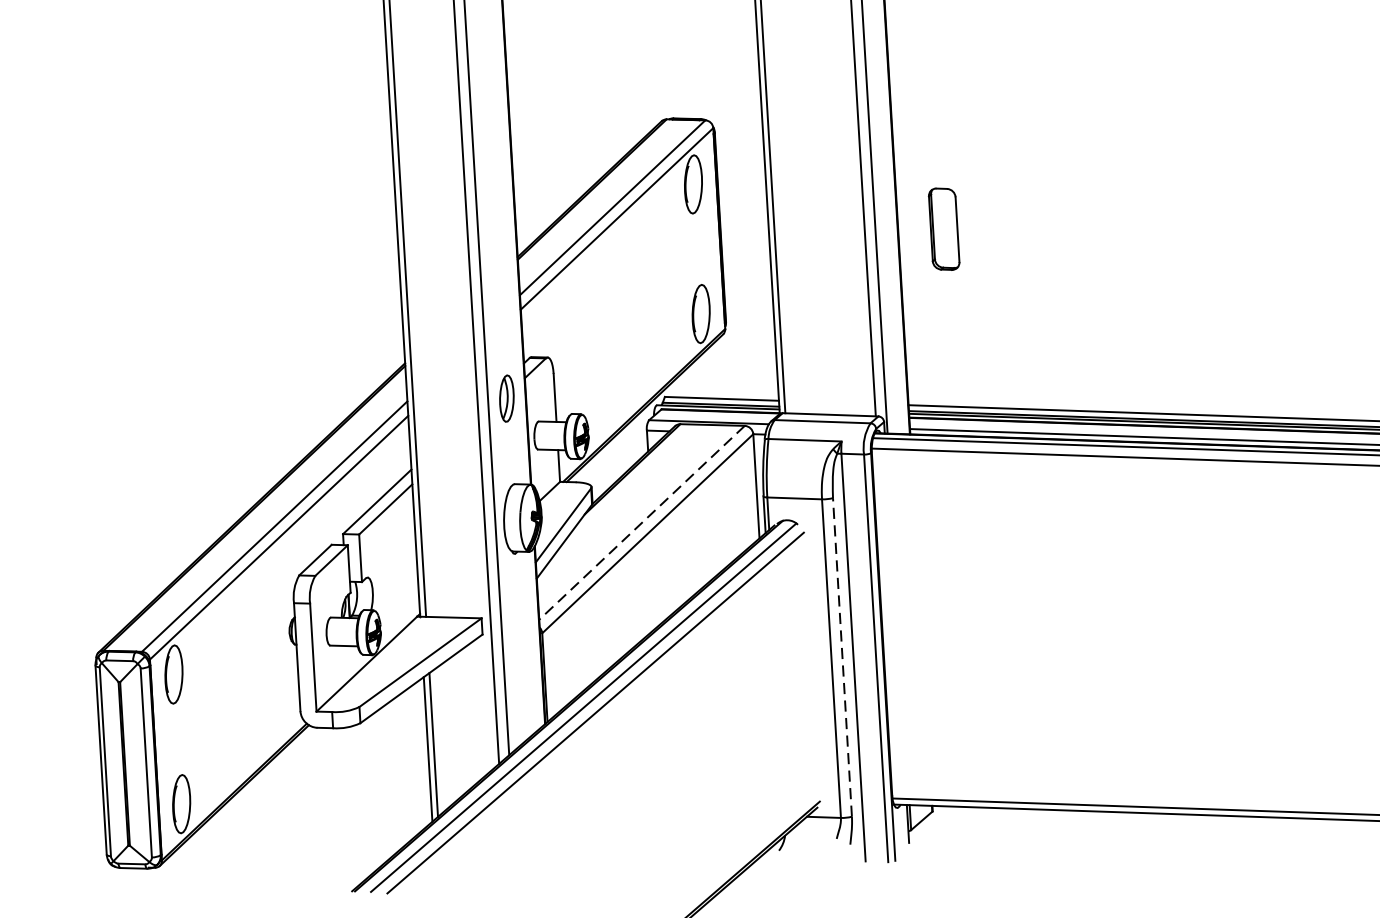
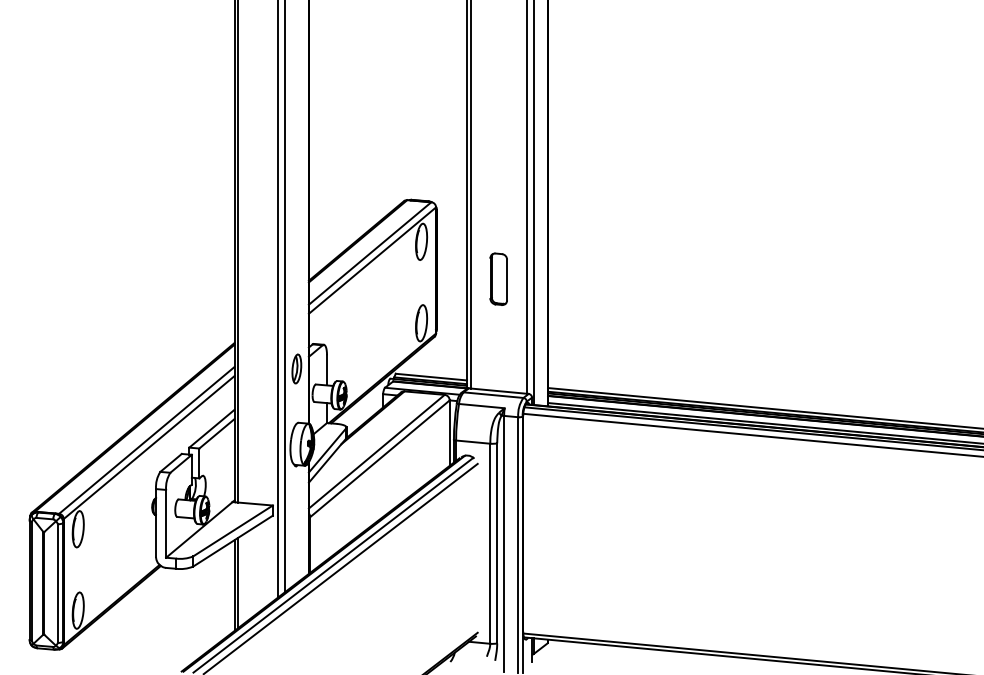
part: (943, 228) -> (498, 278), moved
line: (641, 522) -> (376, 451), dashed -> solid
line: (842, 655) -> (497, 542), dashed -> solid

